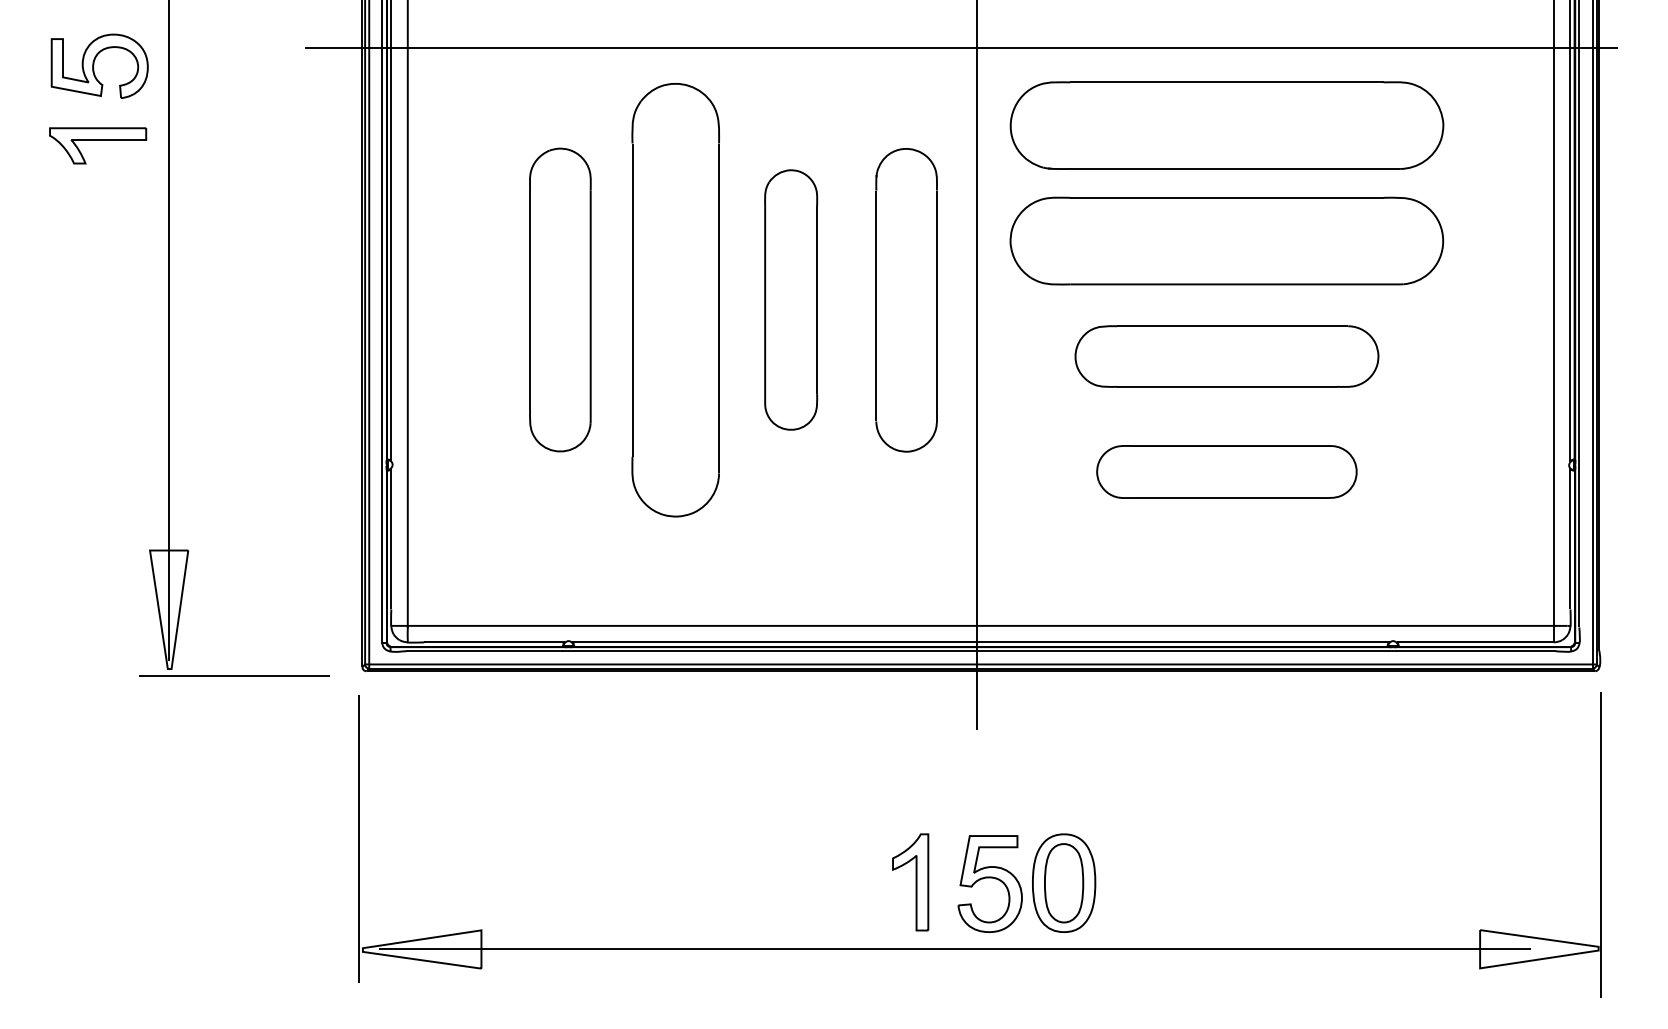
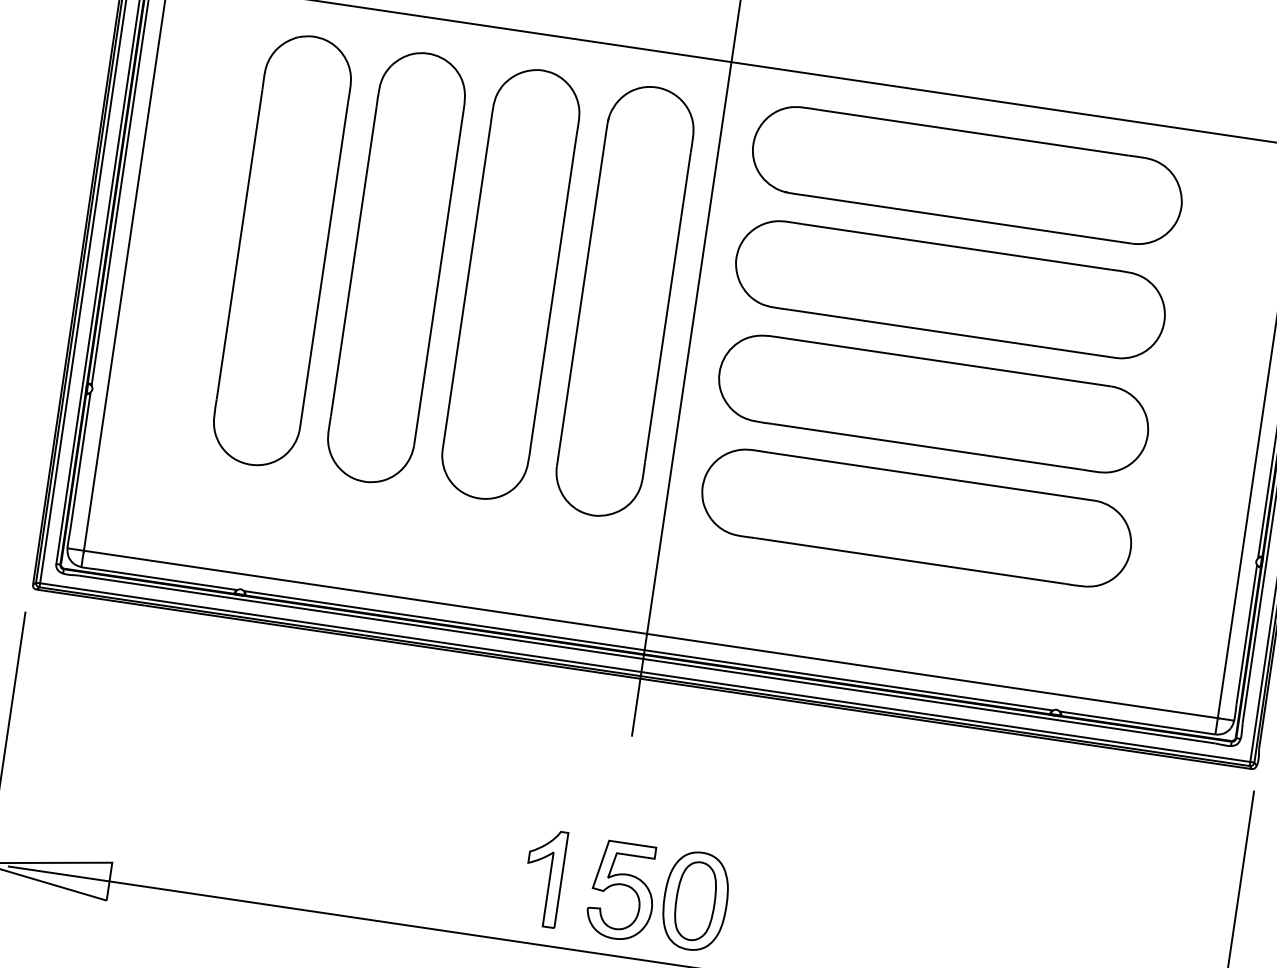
part: (560, 299) -> (282, 250), size x1.43
part: (790, 299) -> (510, 283), size x1.67
part: (906, 300) -> (624, 301), size x1.43
part: (1226, 356) -> (933, 403), size x1.43
part: (1226, 471) -> (916, 517), size x1.67

